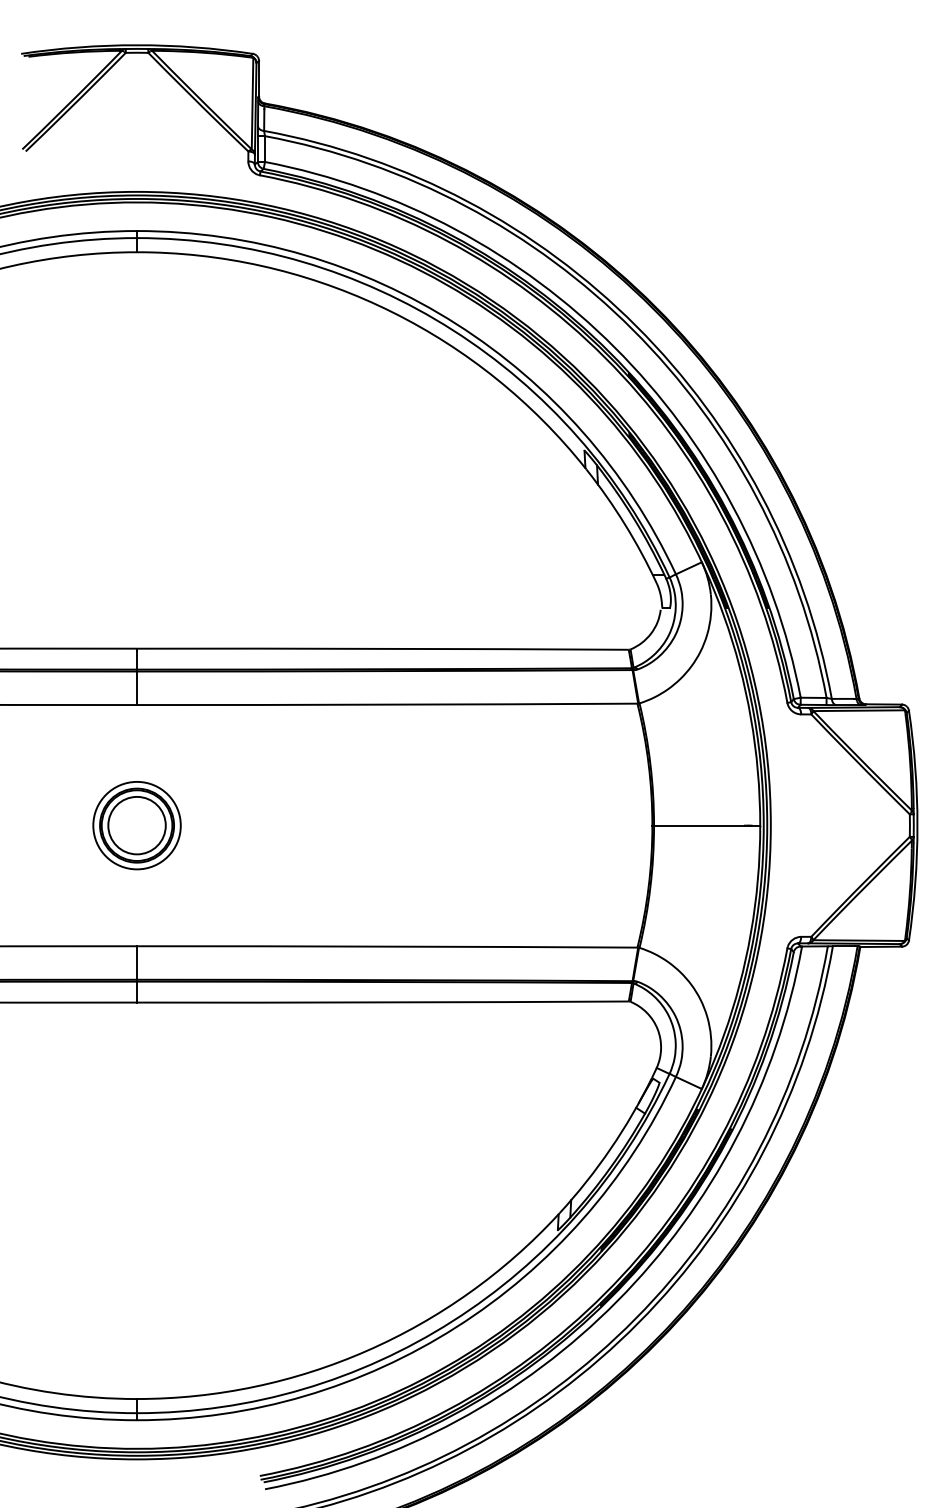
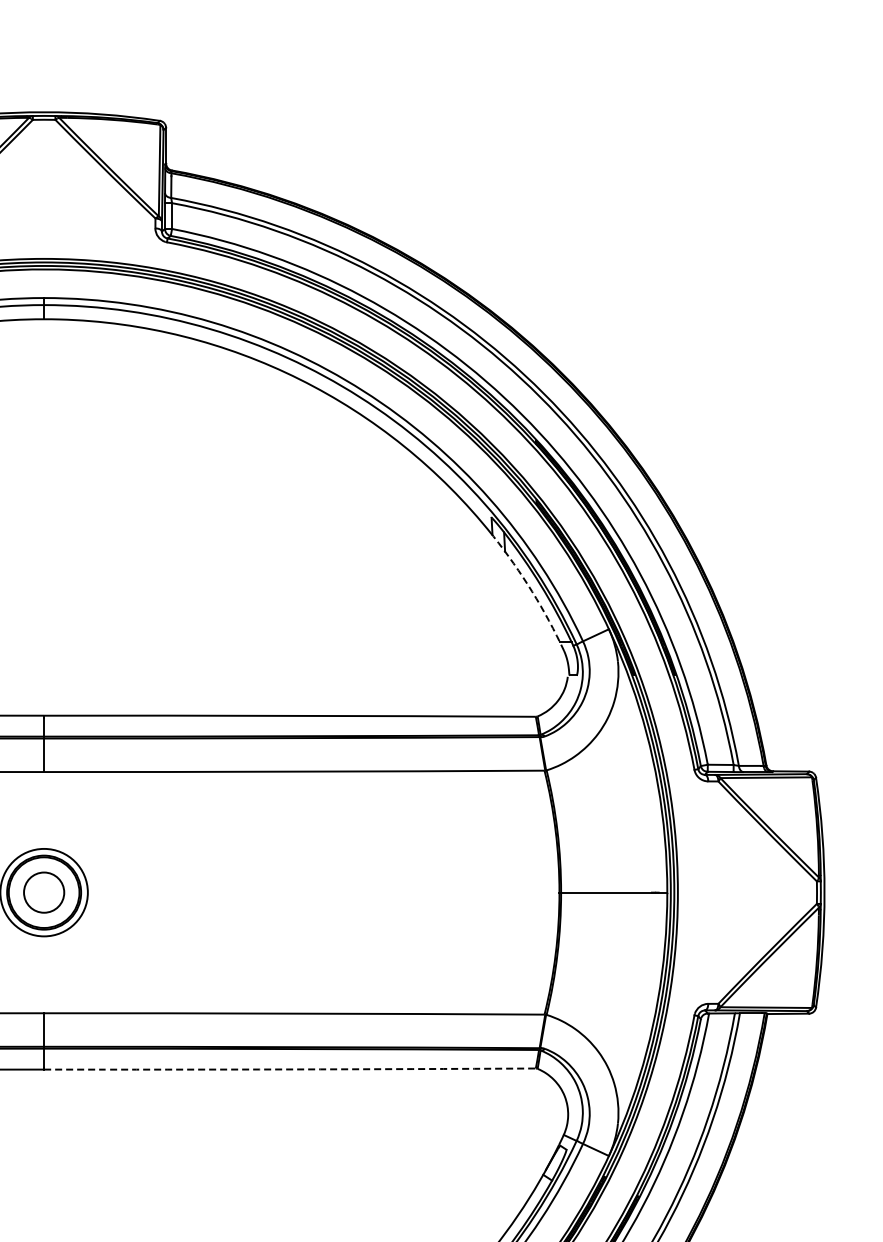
arc: (625, 524) -> (532, 591), solid -> dashed
circle: (136, 825) -> (43, 892), size x0.7
arc: (382, 1002) -> (289, 1069), solid -> dashed

